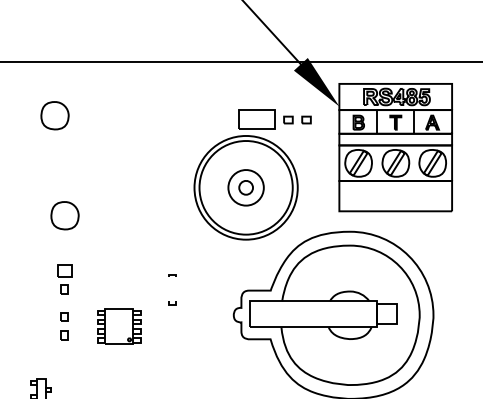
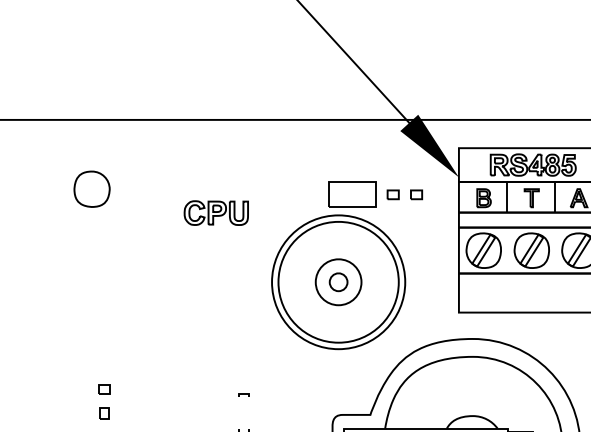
part: (150, 134) -> (215, 213), added
part: (64, 215) -> (104, 317), removed
part: (64, 270) -> (104, 388), size x0.62

